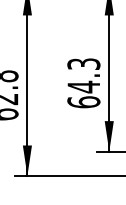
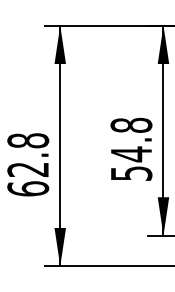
text: (83, 82) -> (131, 148), 64.3 -> 54.8

